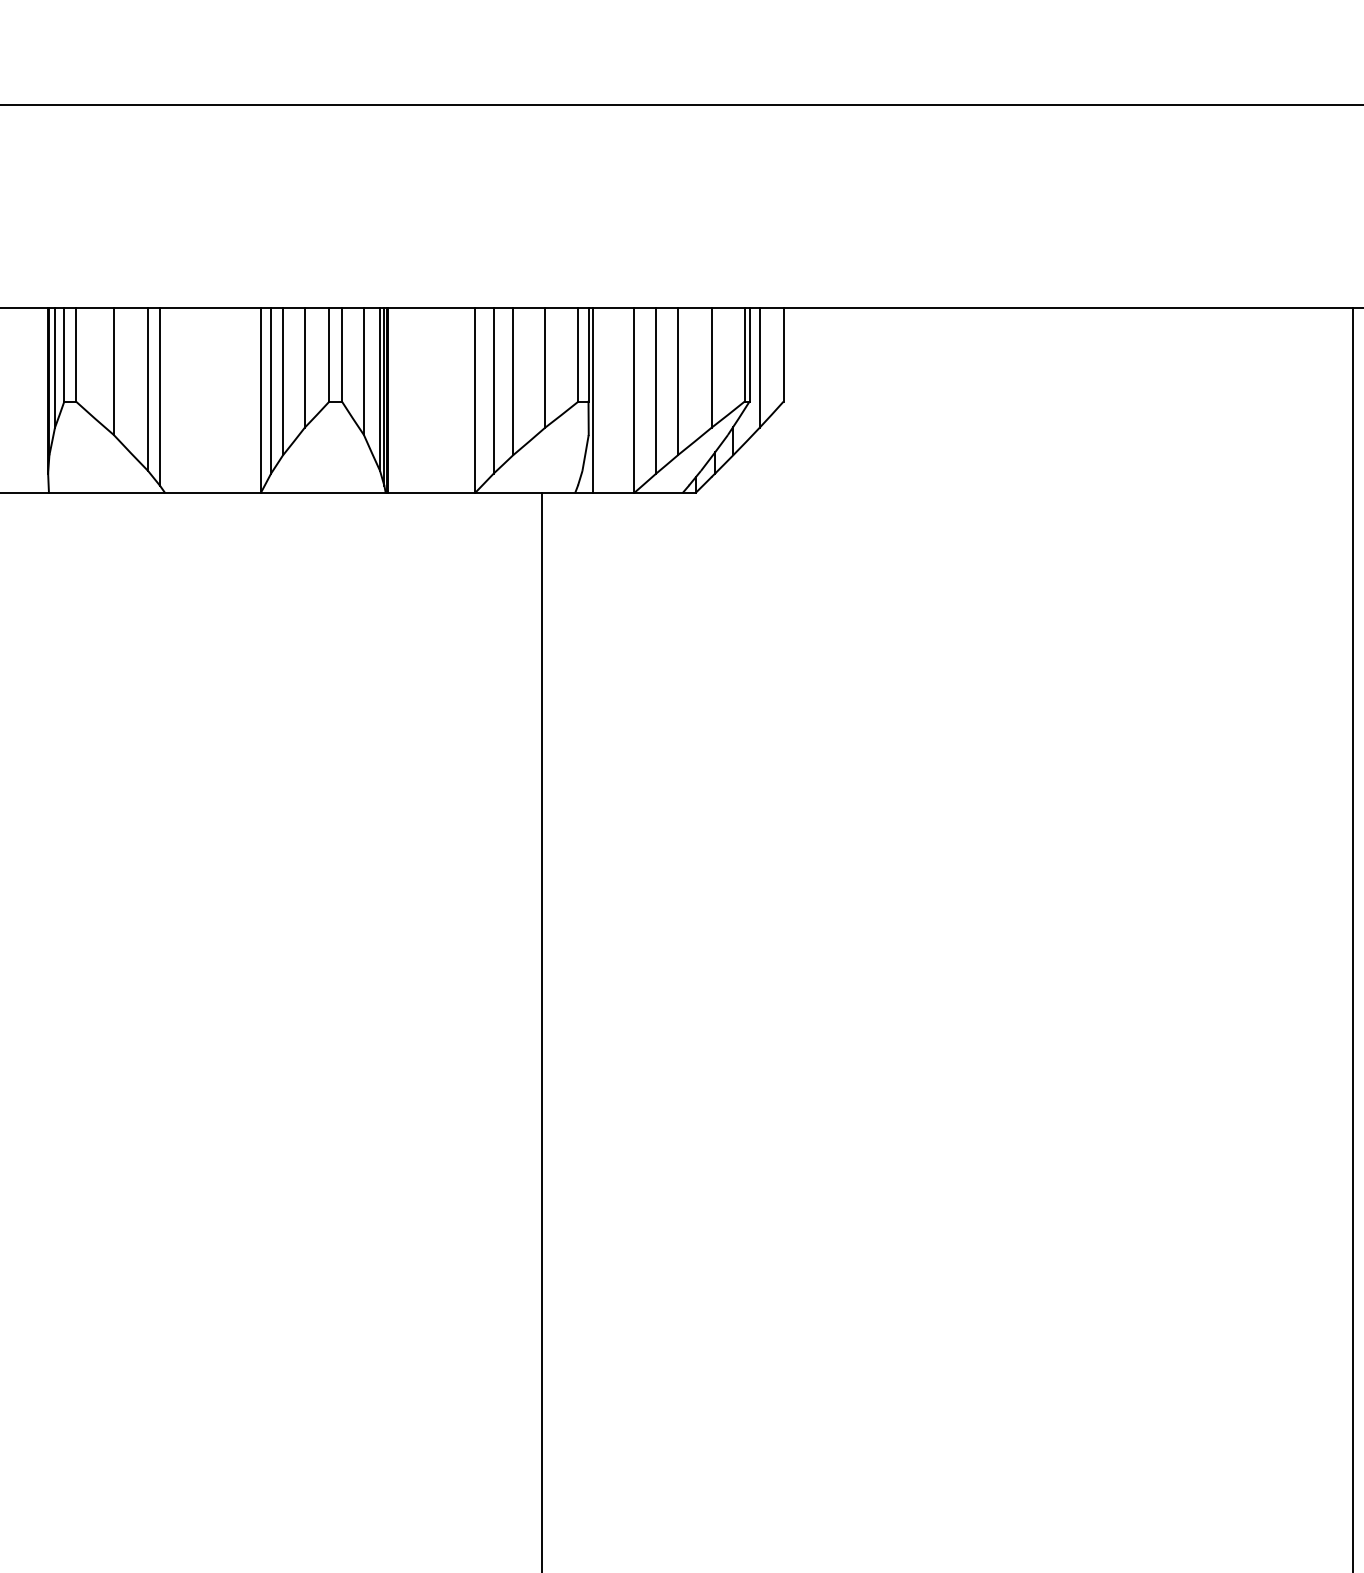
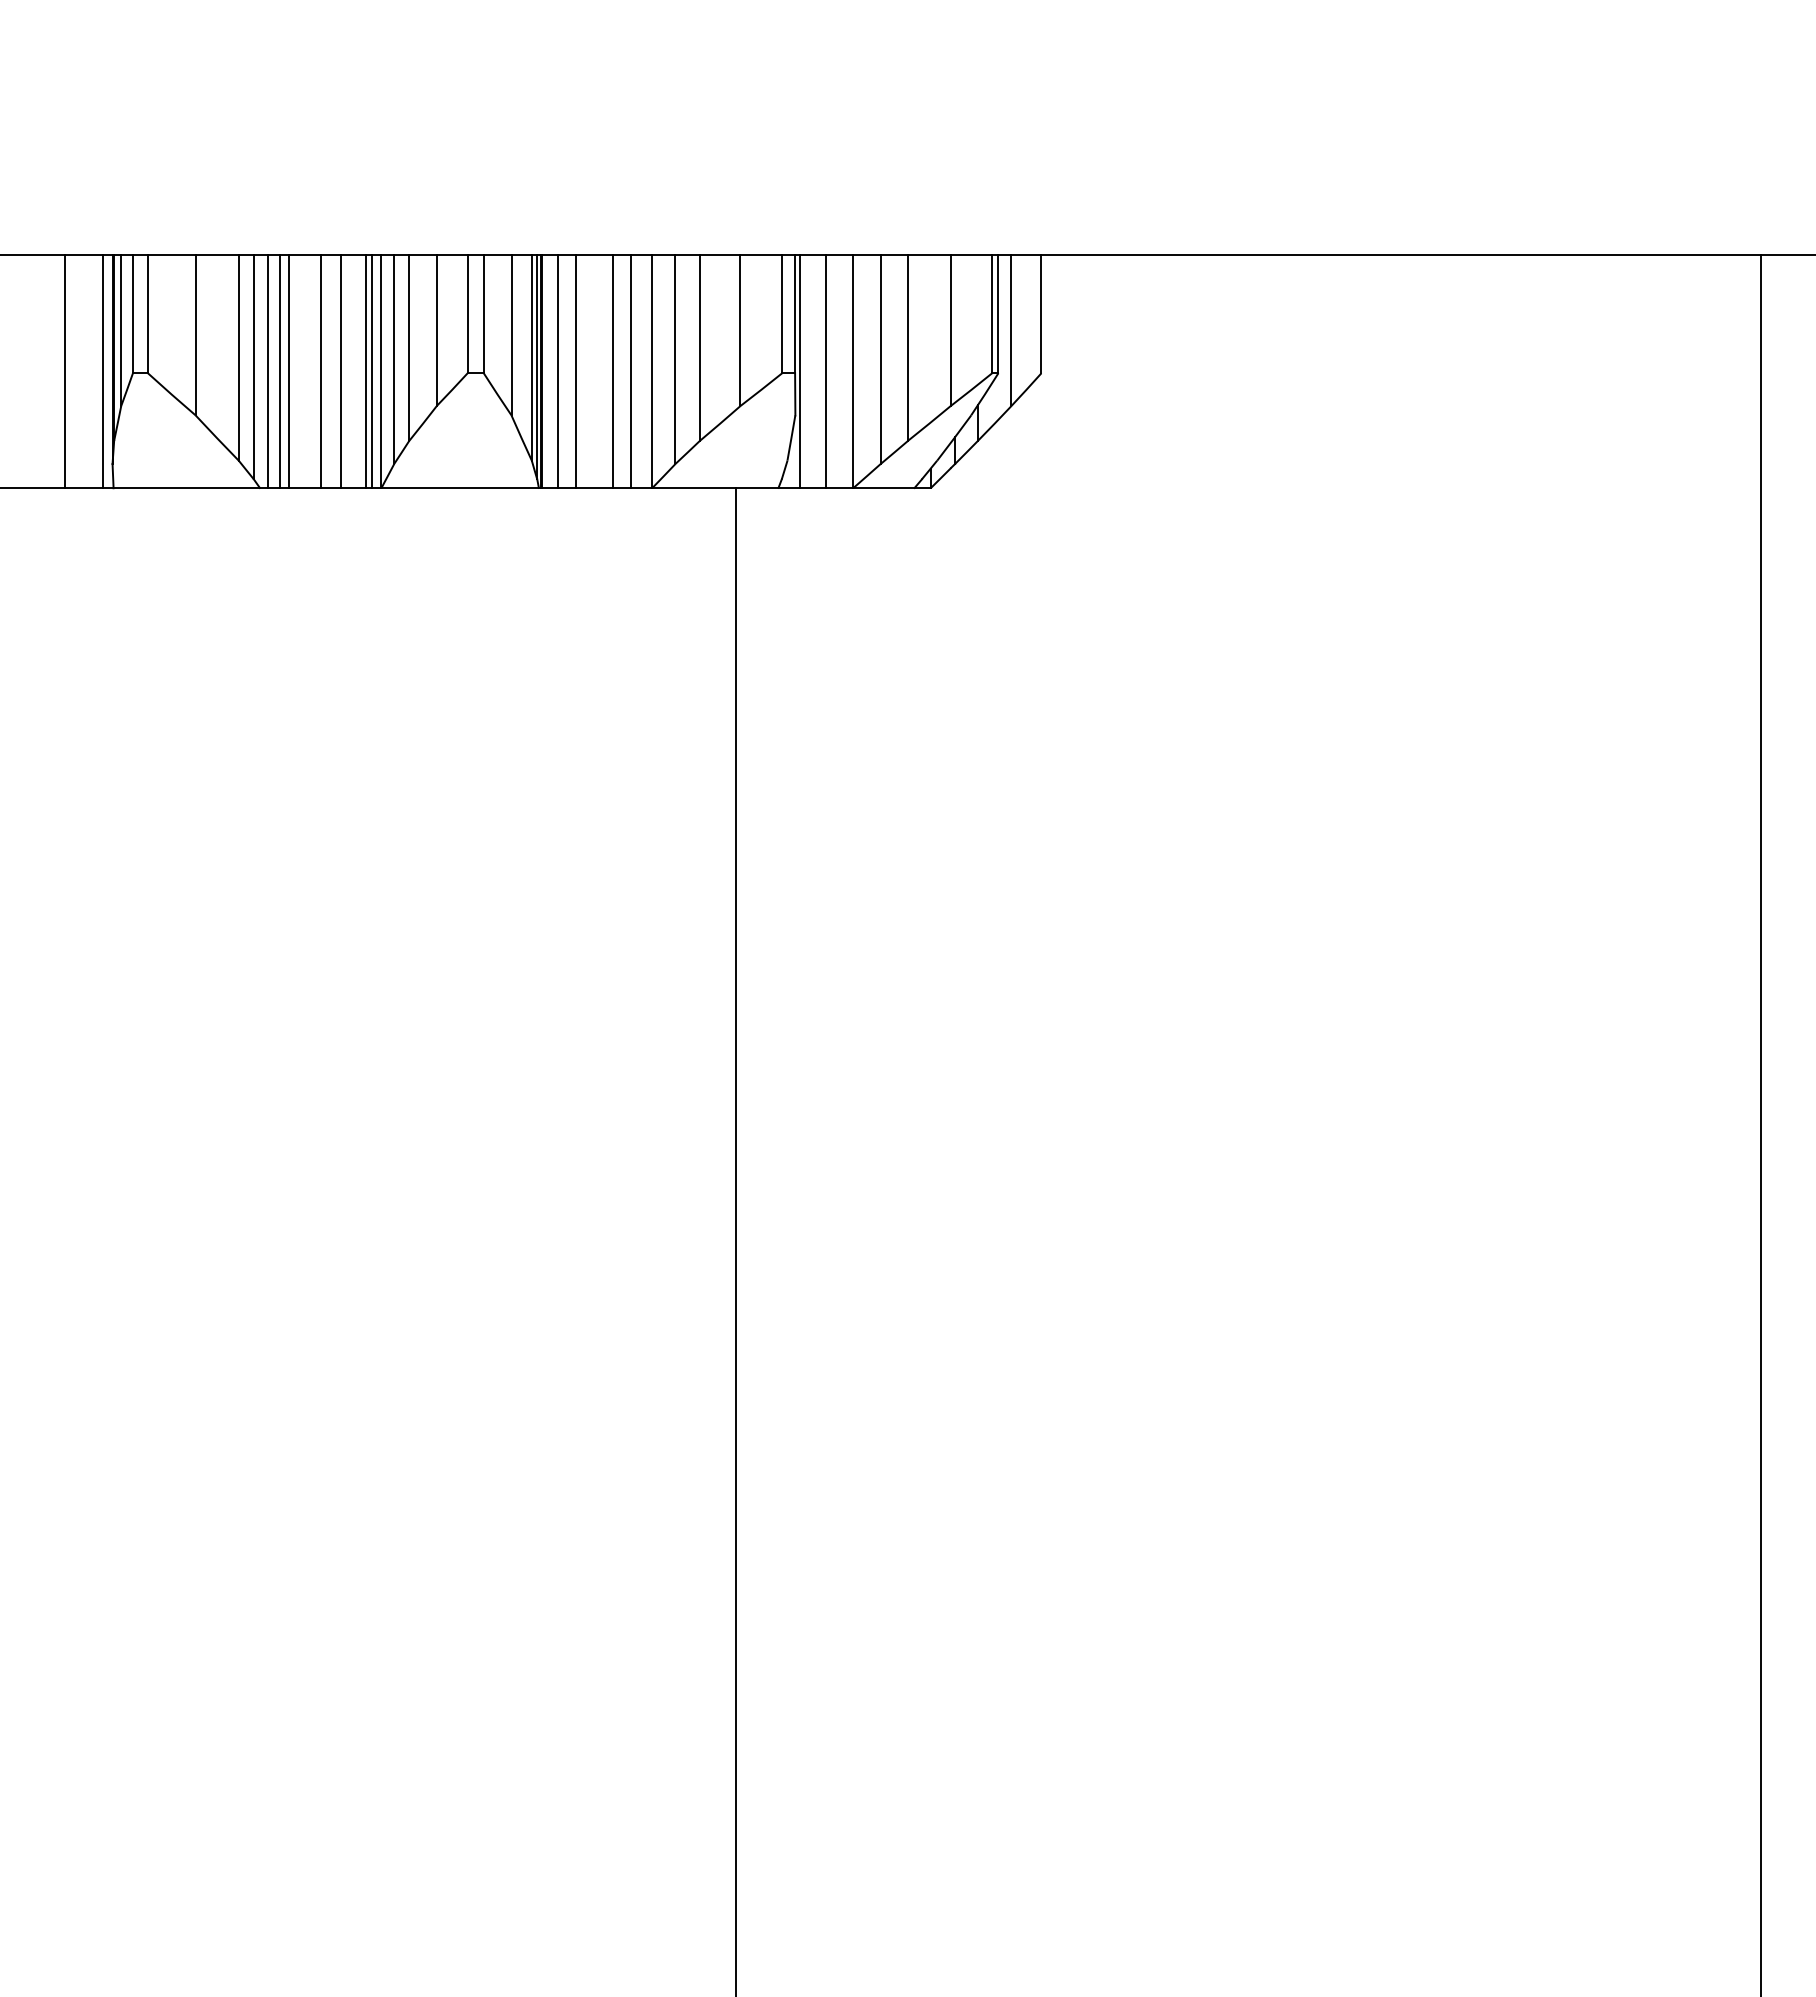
line: (10, 400) -> (64, 371), added
line: (40, 400) -> (103, 371), added
line: (170, 400) -> (267, 371), added
line: (180, 400) -> (279, 371), added
line: (187, 400) -> (288, 371), added
line: (212, 400) -> (320, 371), added
line: (228, 400) -> (340, 371), added
line: (249, 400) -> (366, 371), added
line: (253, 400) -> (371, 371), added
line: (400, 400) -> (557, 371), added
line: (415, 400) -> (576, 371), added
line: (443, 400) -> (612, 371), added
line: (458, 400) -> (630, 371), added
line: (613, 400) -> (826, 371), added

